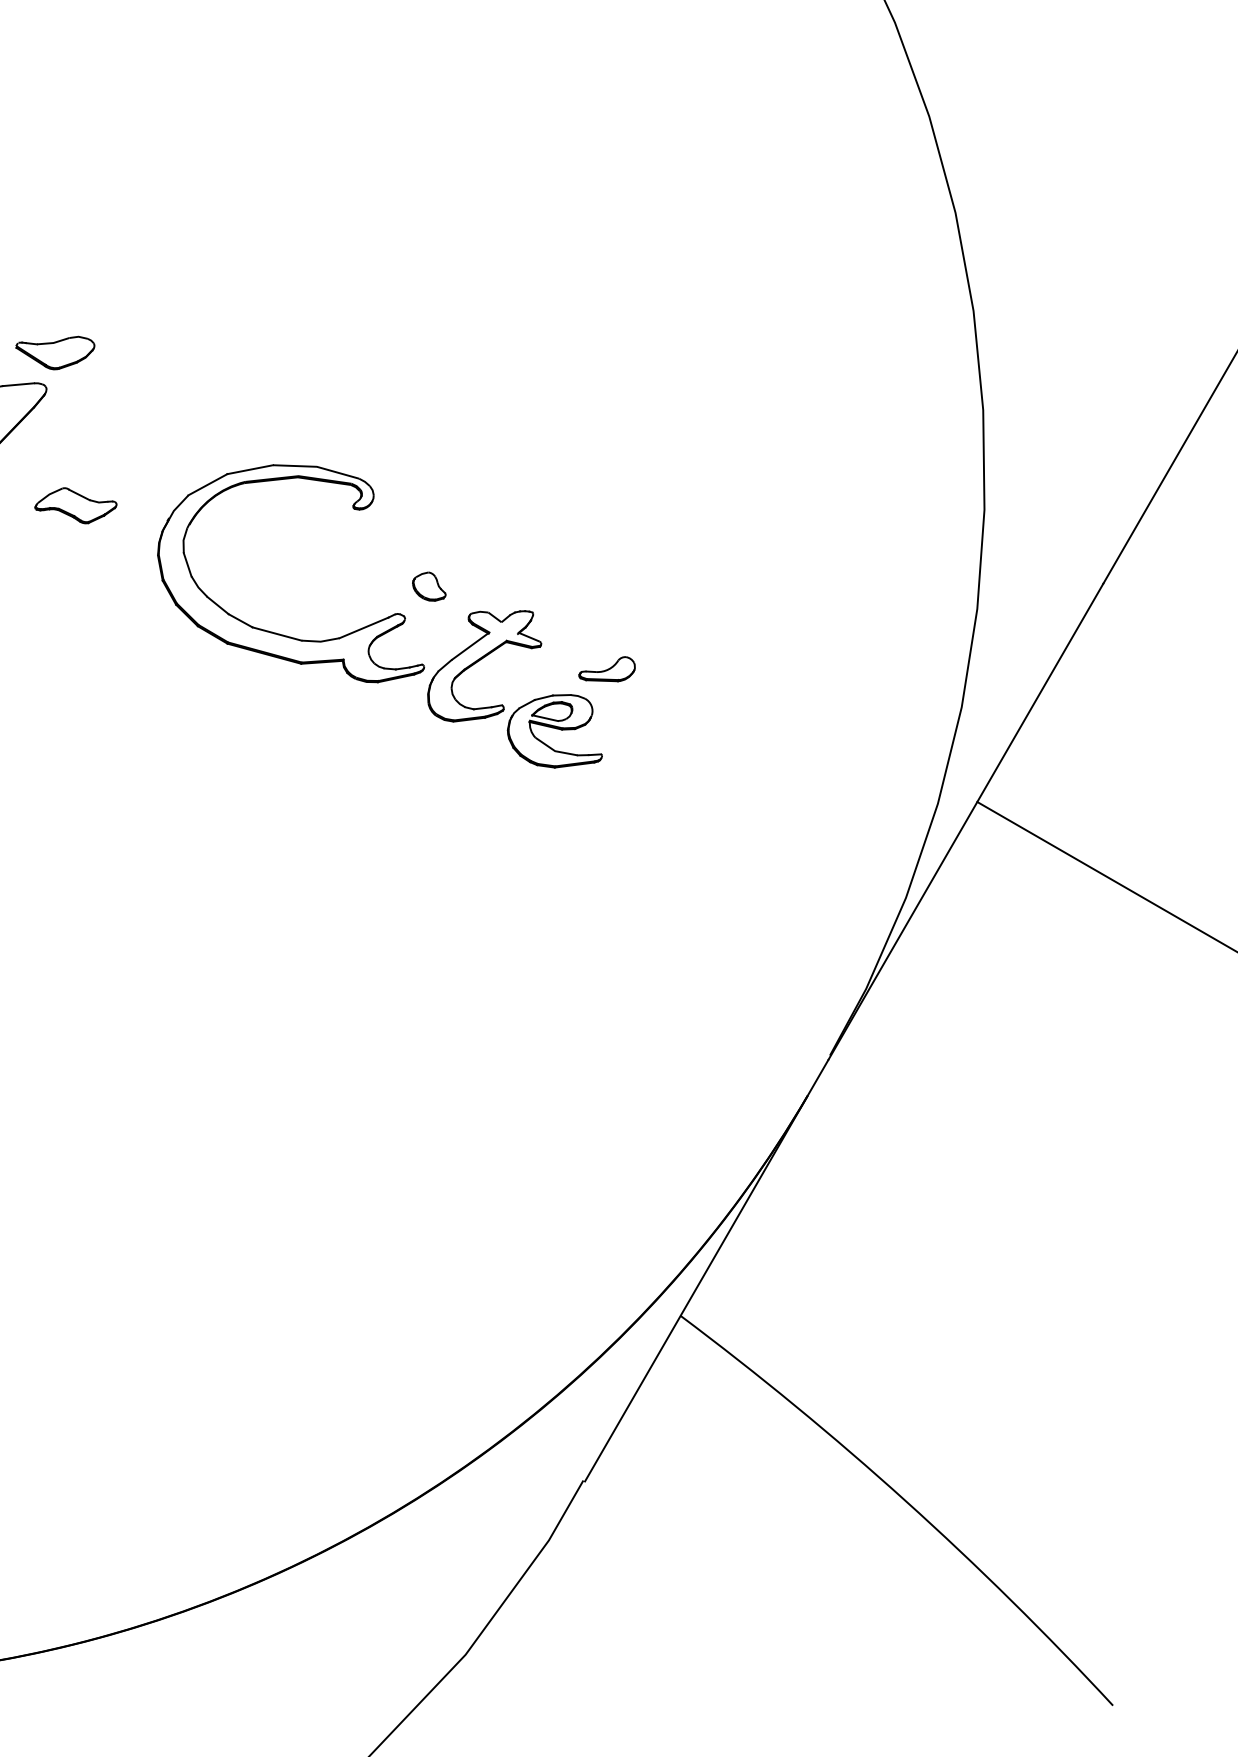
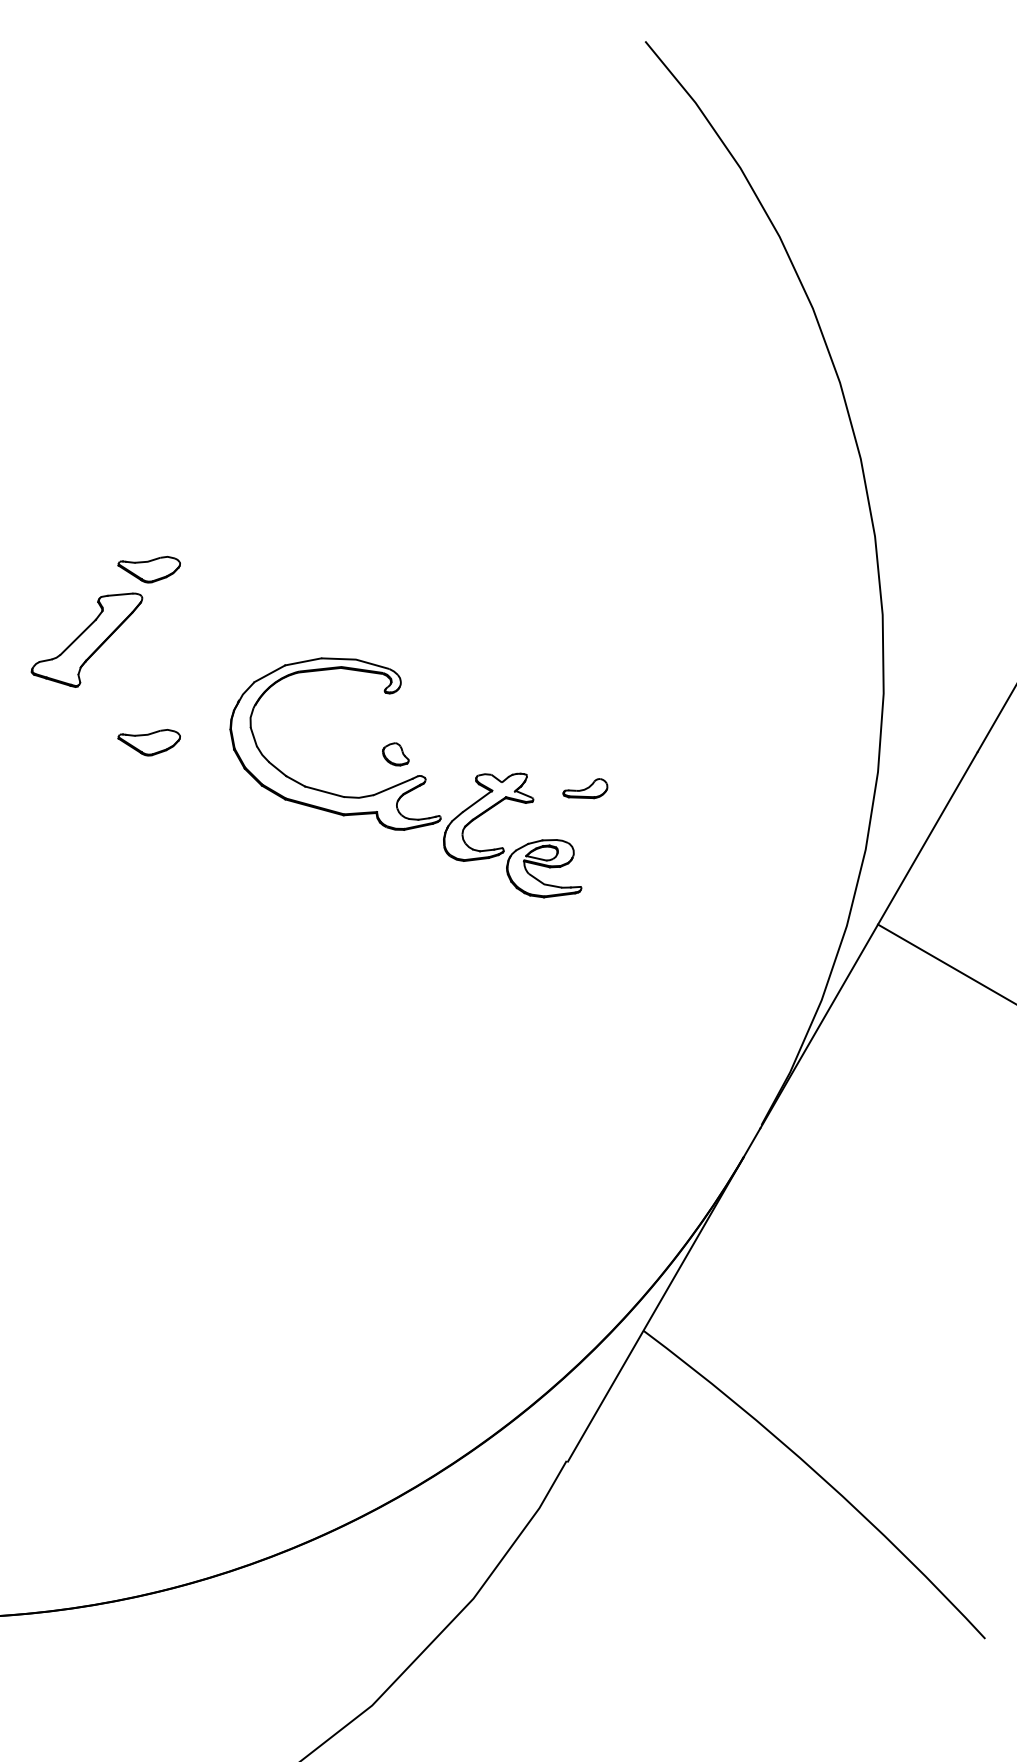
part: (75, 505) -> (165, 690), removed
part: (54, 571) -> (148, 742), added
part: (428, 586) -> (395, 754), moved
part: (607, 669) -> (585, 788), moved

